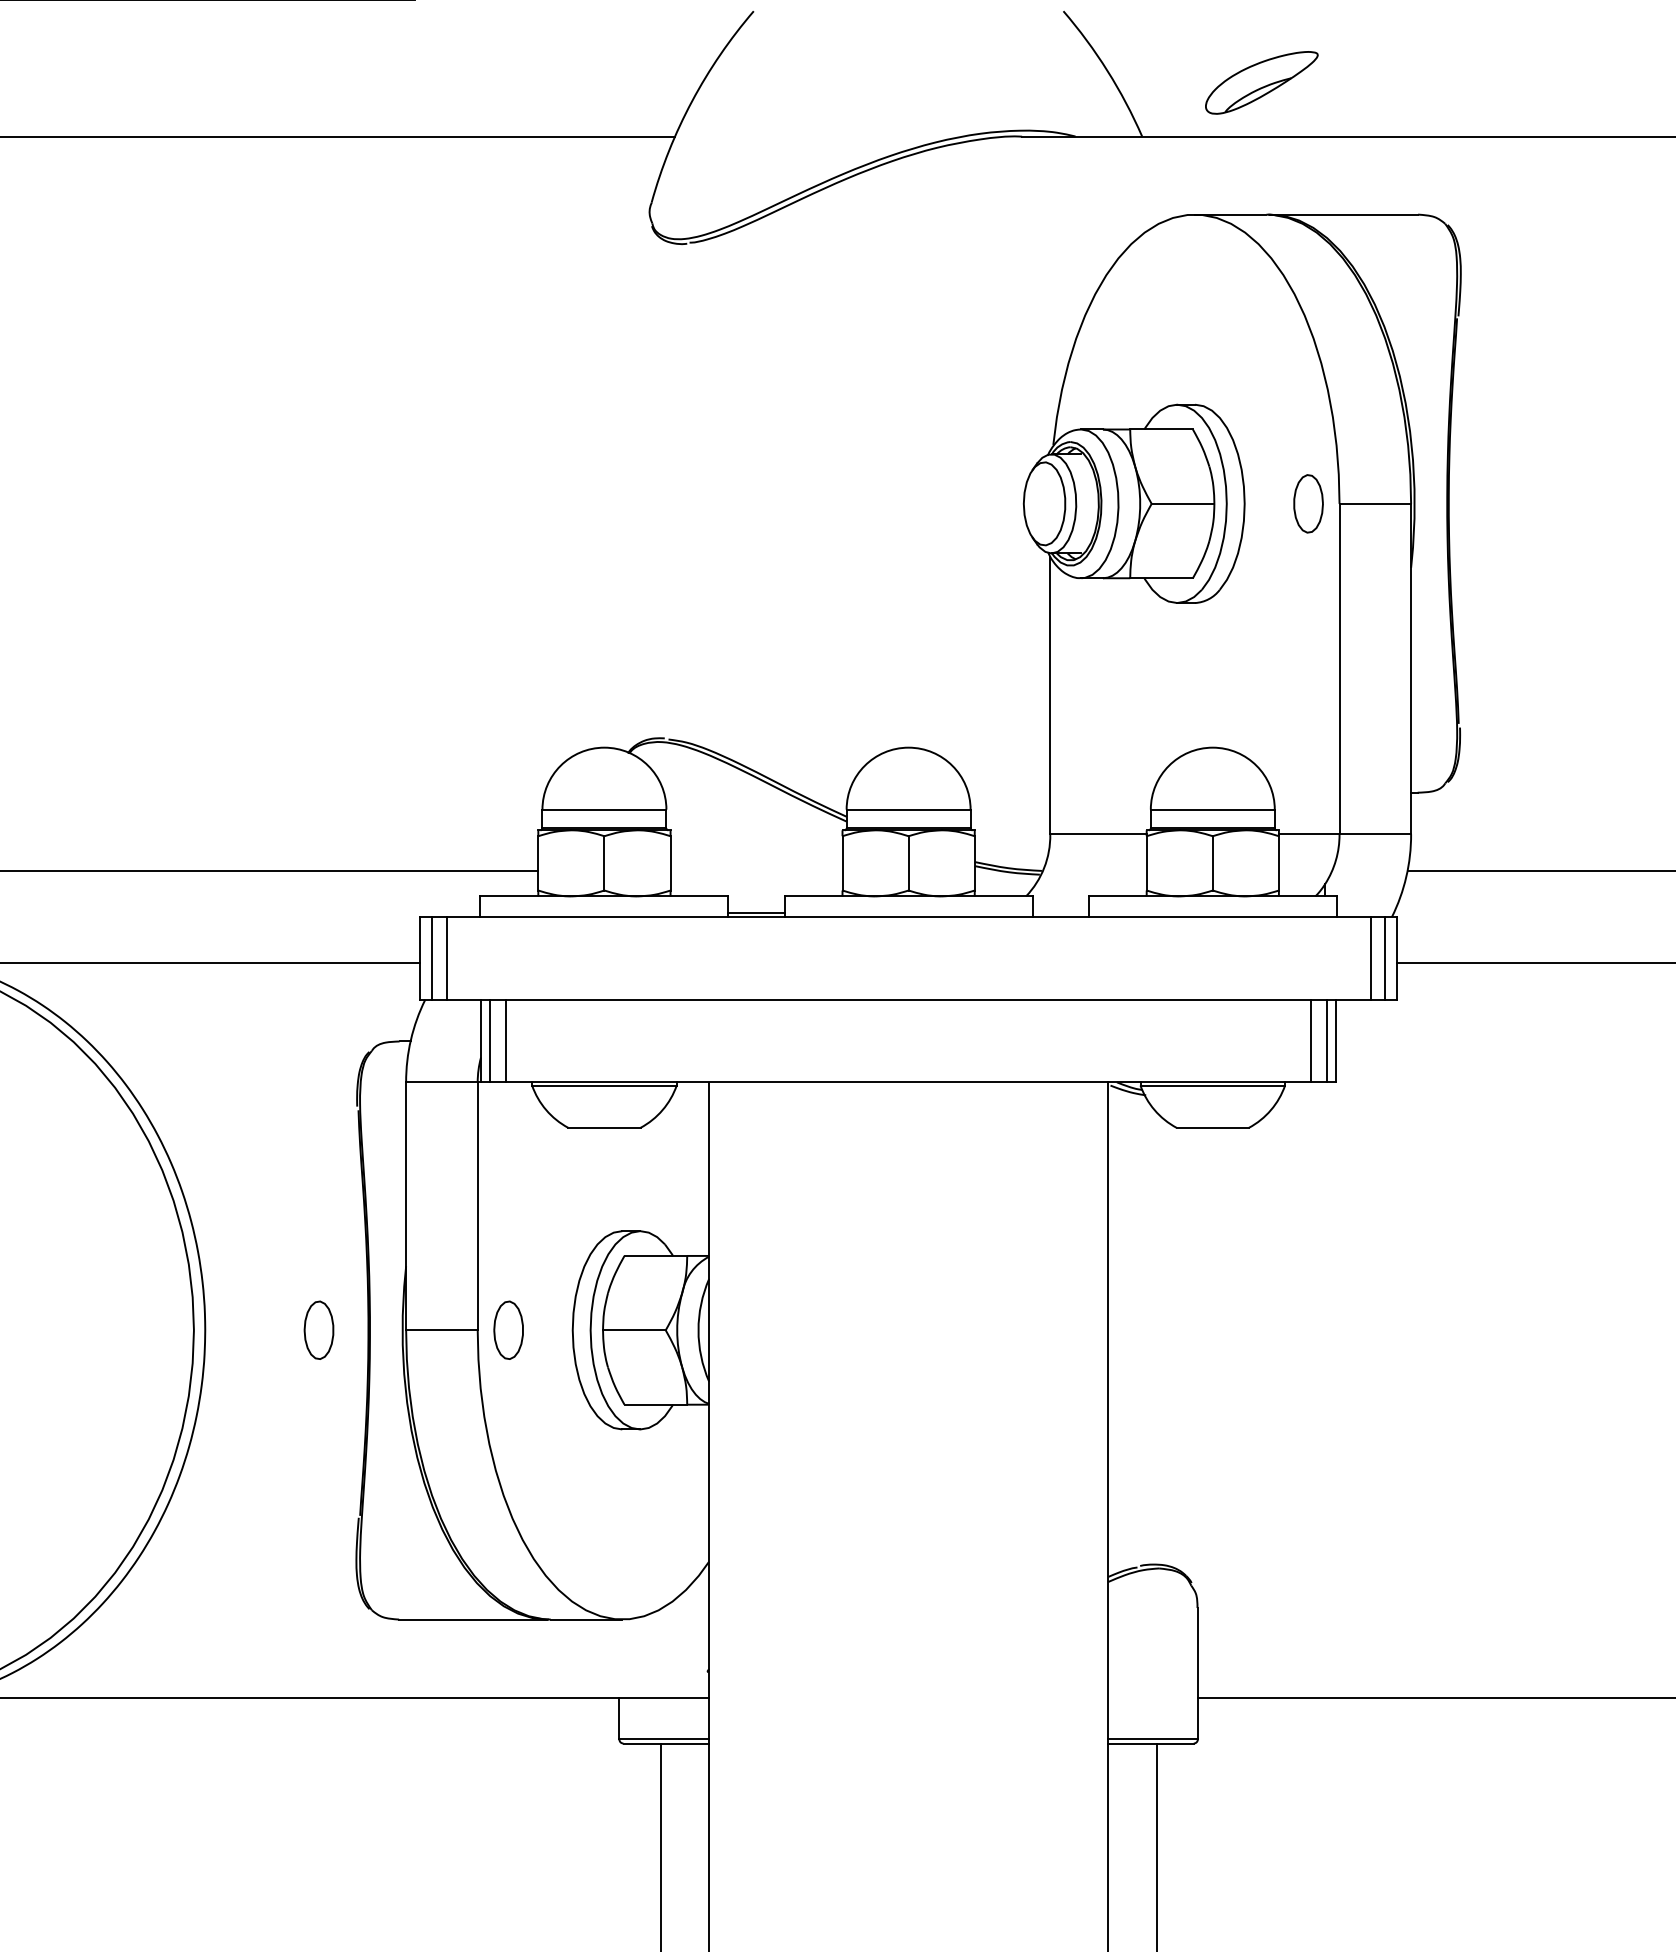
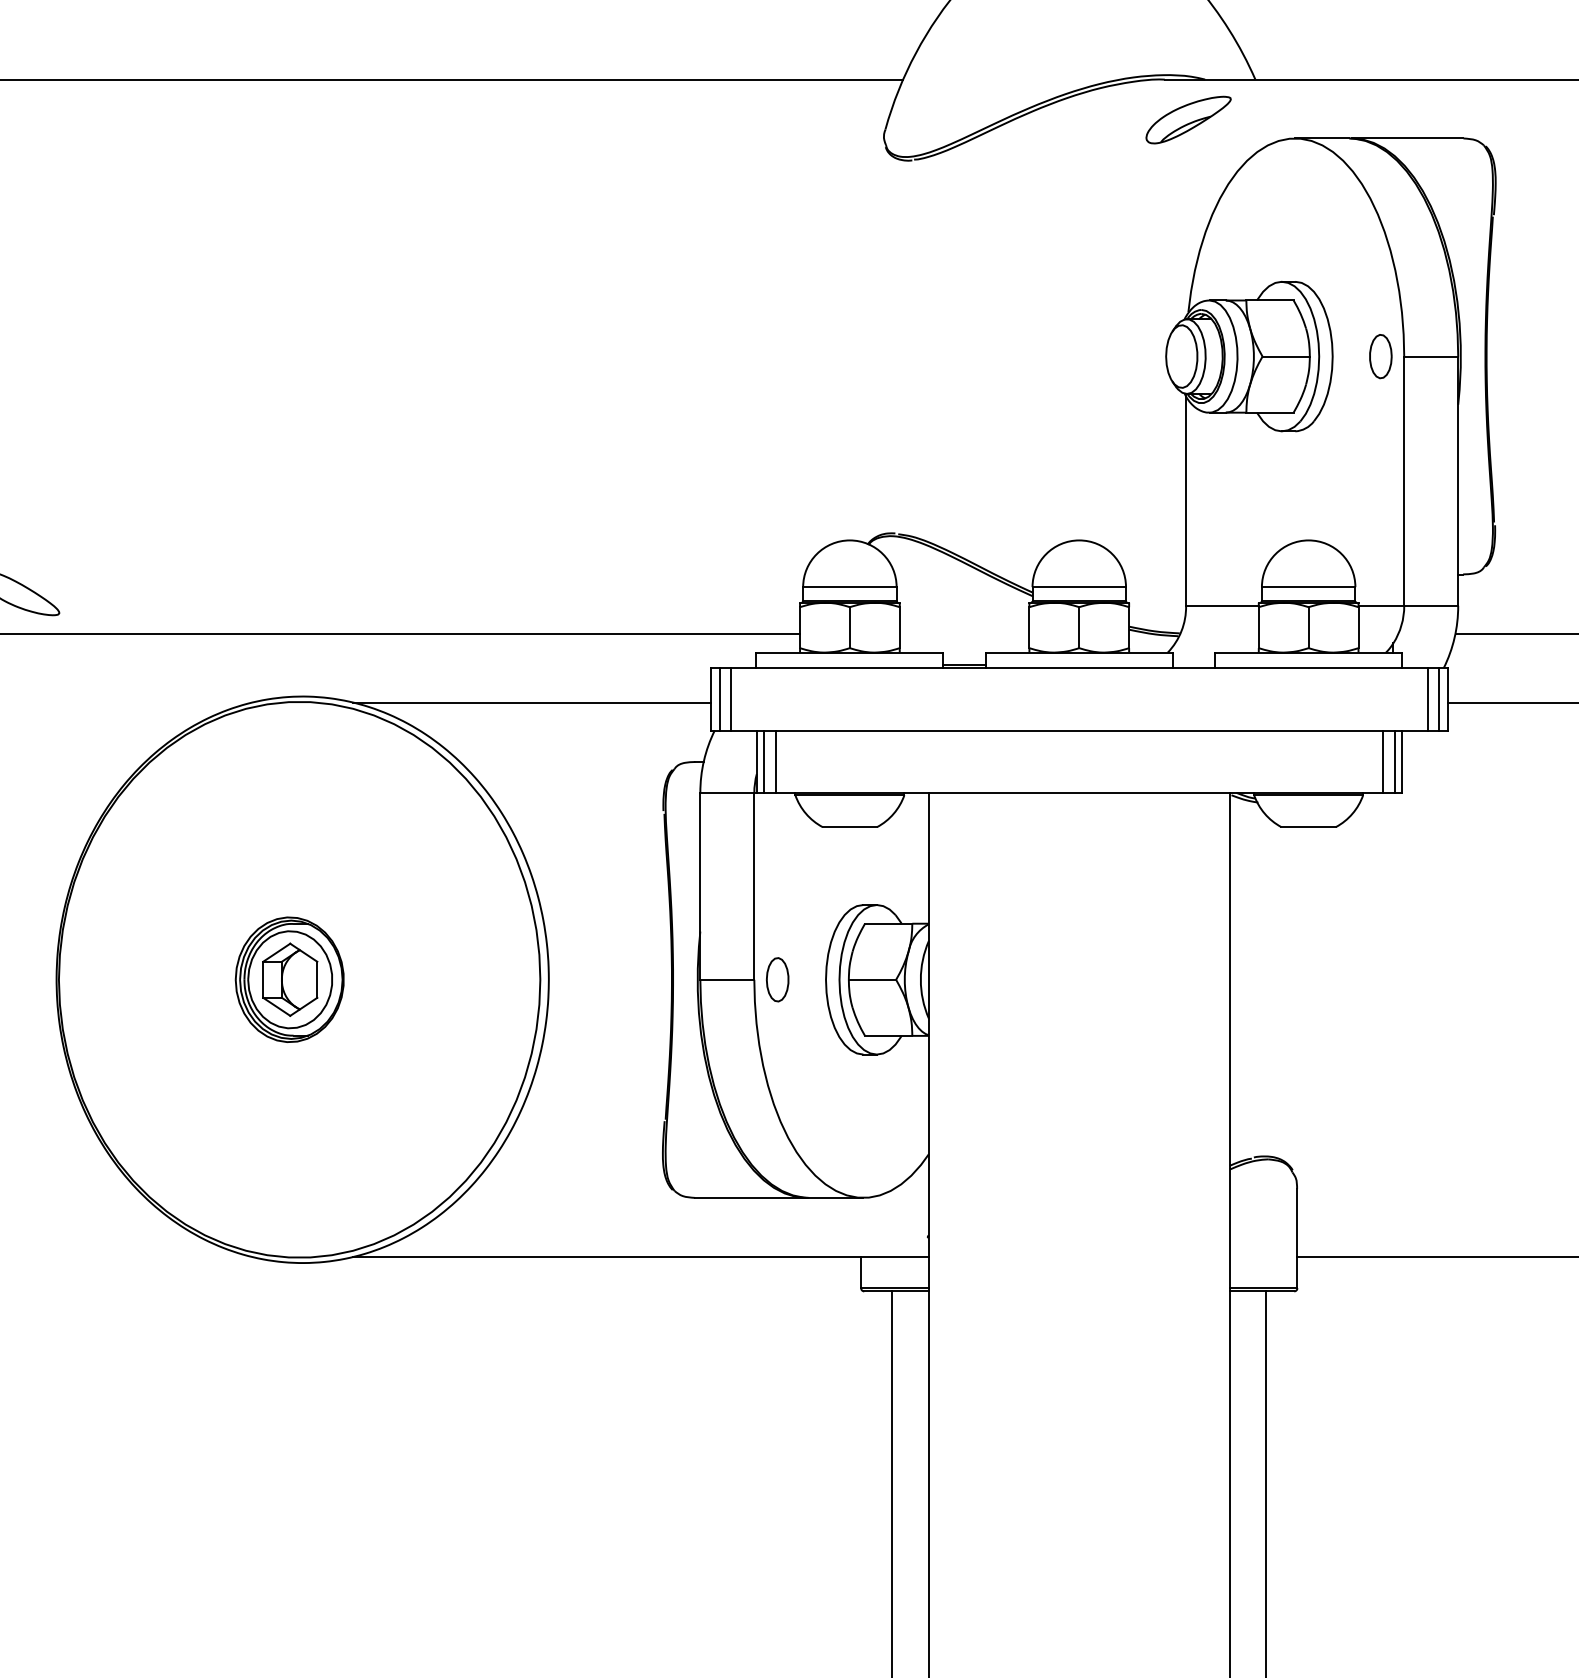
part: (1261, 82) -> (1188, 119), moved
part: (318, 1329) -> (634, 979), removed

